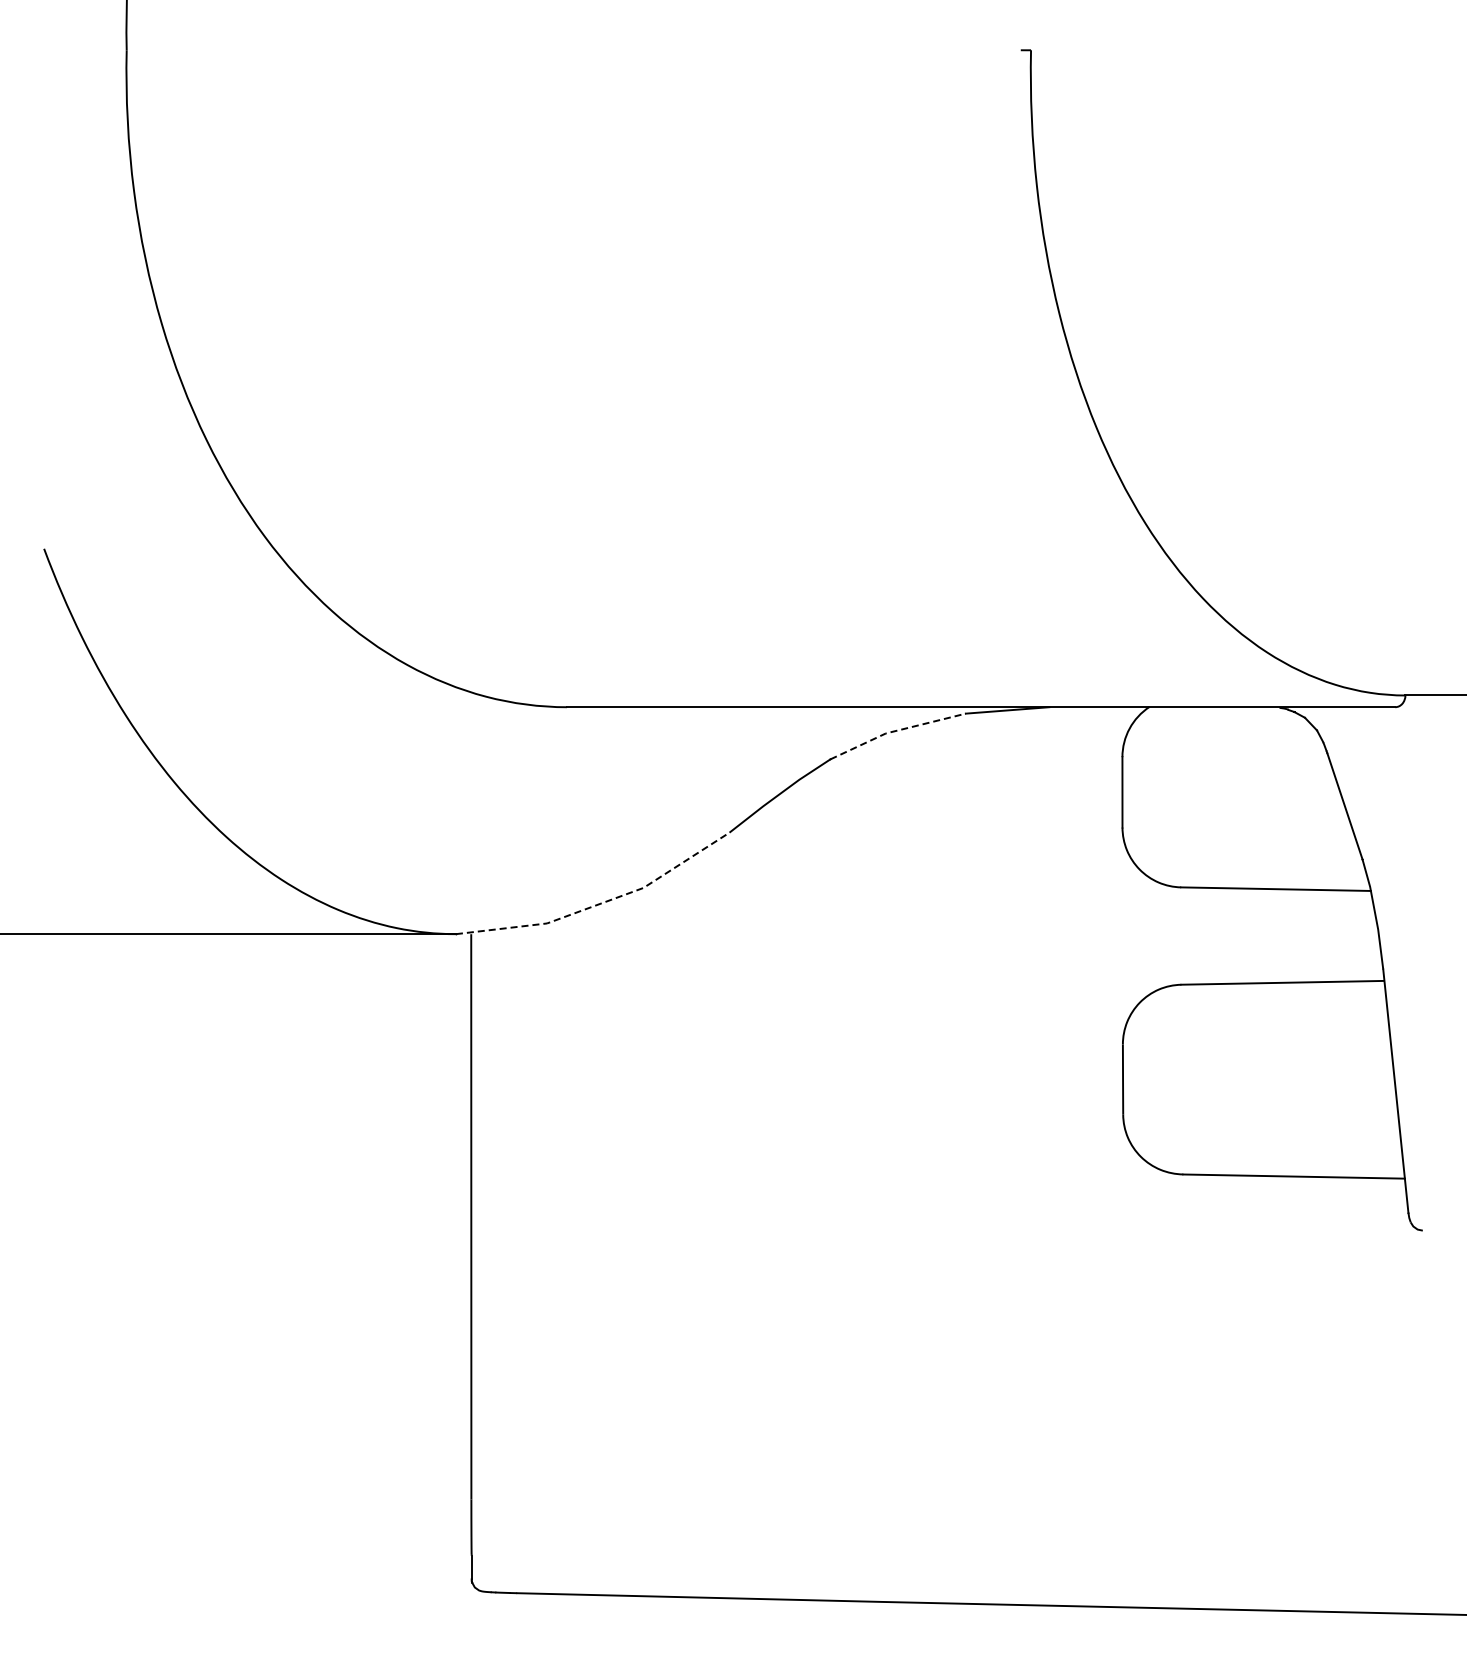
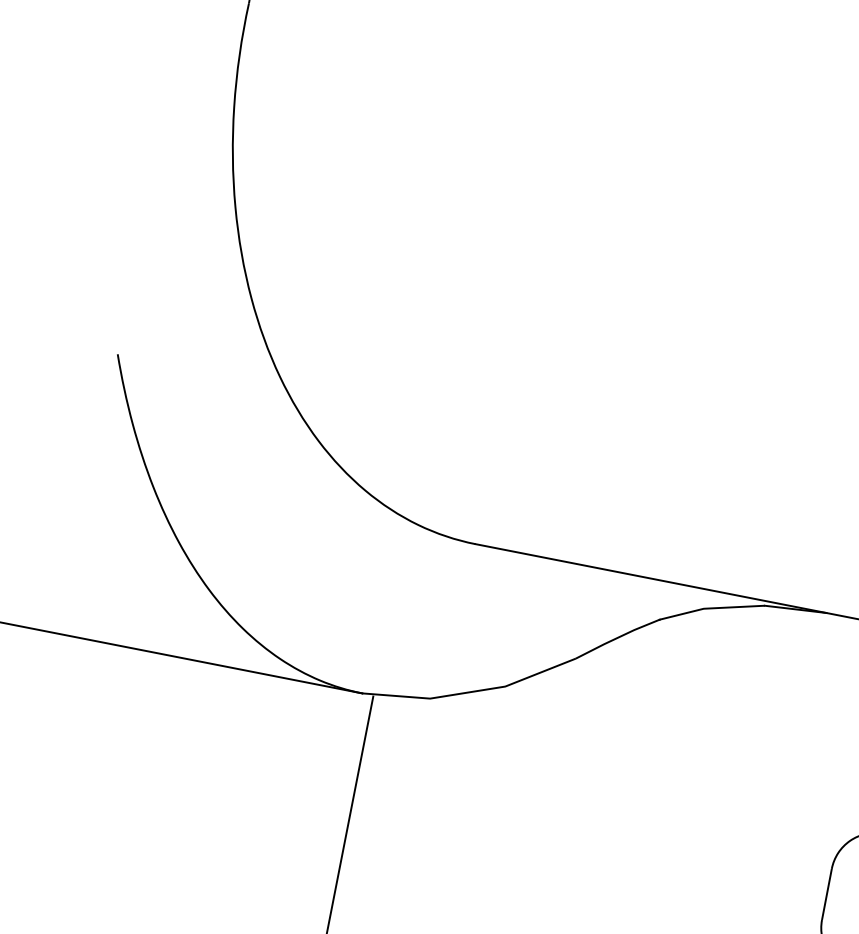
line: (895, 731) -> (711, 608), dashed -> solid
line: (600, 903) -> (471, 691), dashed -> solid

